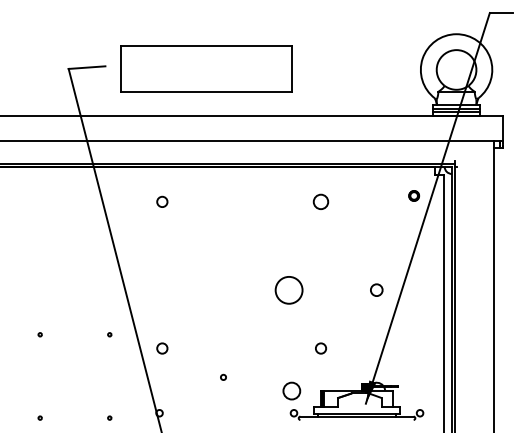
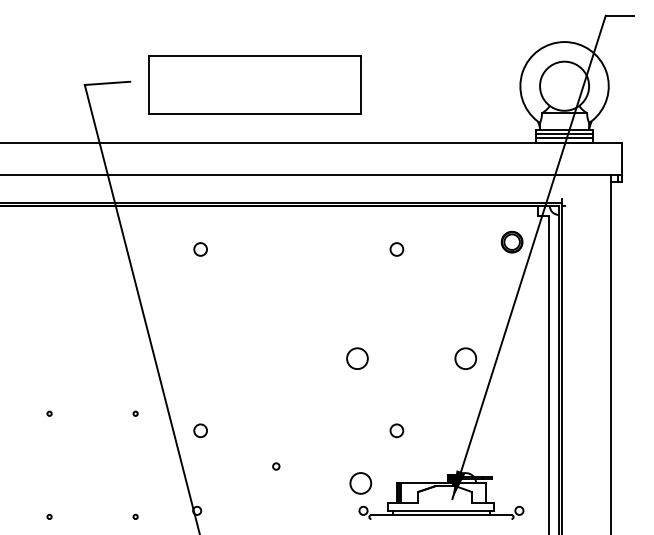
part: (413, 195) -> (511, 241), size x1.67
circle: (320, 201) -> (396, 249), size x0.71
circle: (289, 290) -> (357, 358), size x0.62
circle: (376, 290) -> (465, 358), size x1.43

